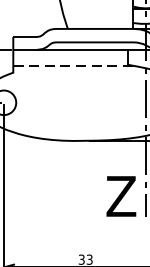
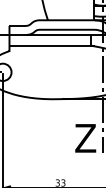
line: (74, 66) -> (52, 46), dashed -> solid

